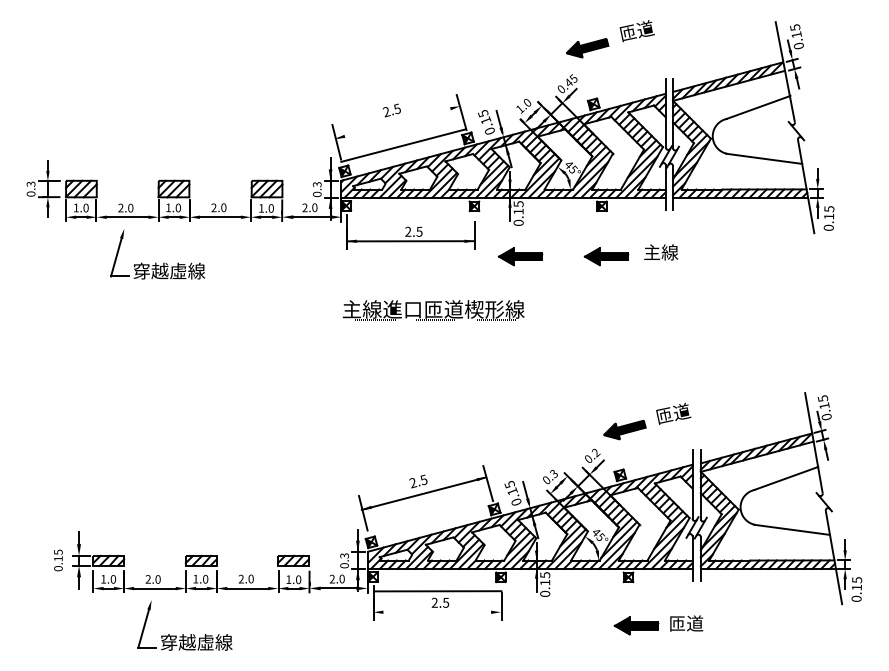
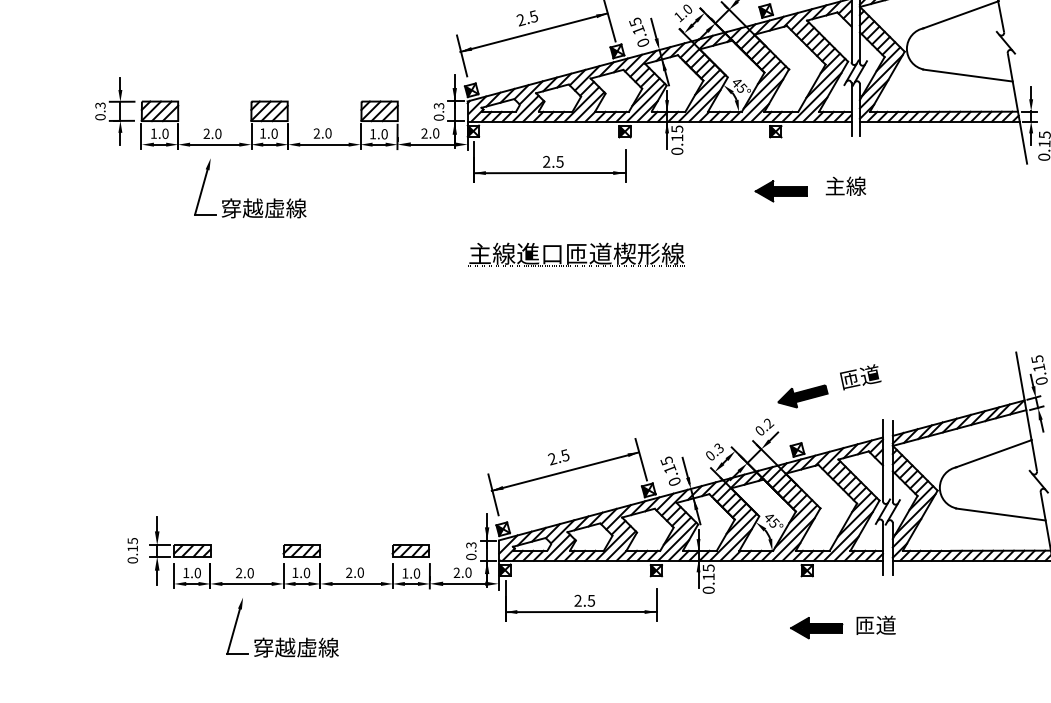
line: (403, 145) -> (533, 32), moved
part: (520, 256) -> (679, 191), removed
line: (437, 591) -> (581, 612), moved

